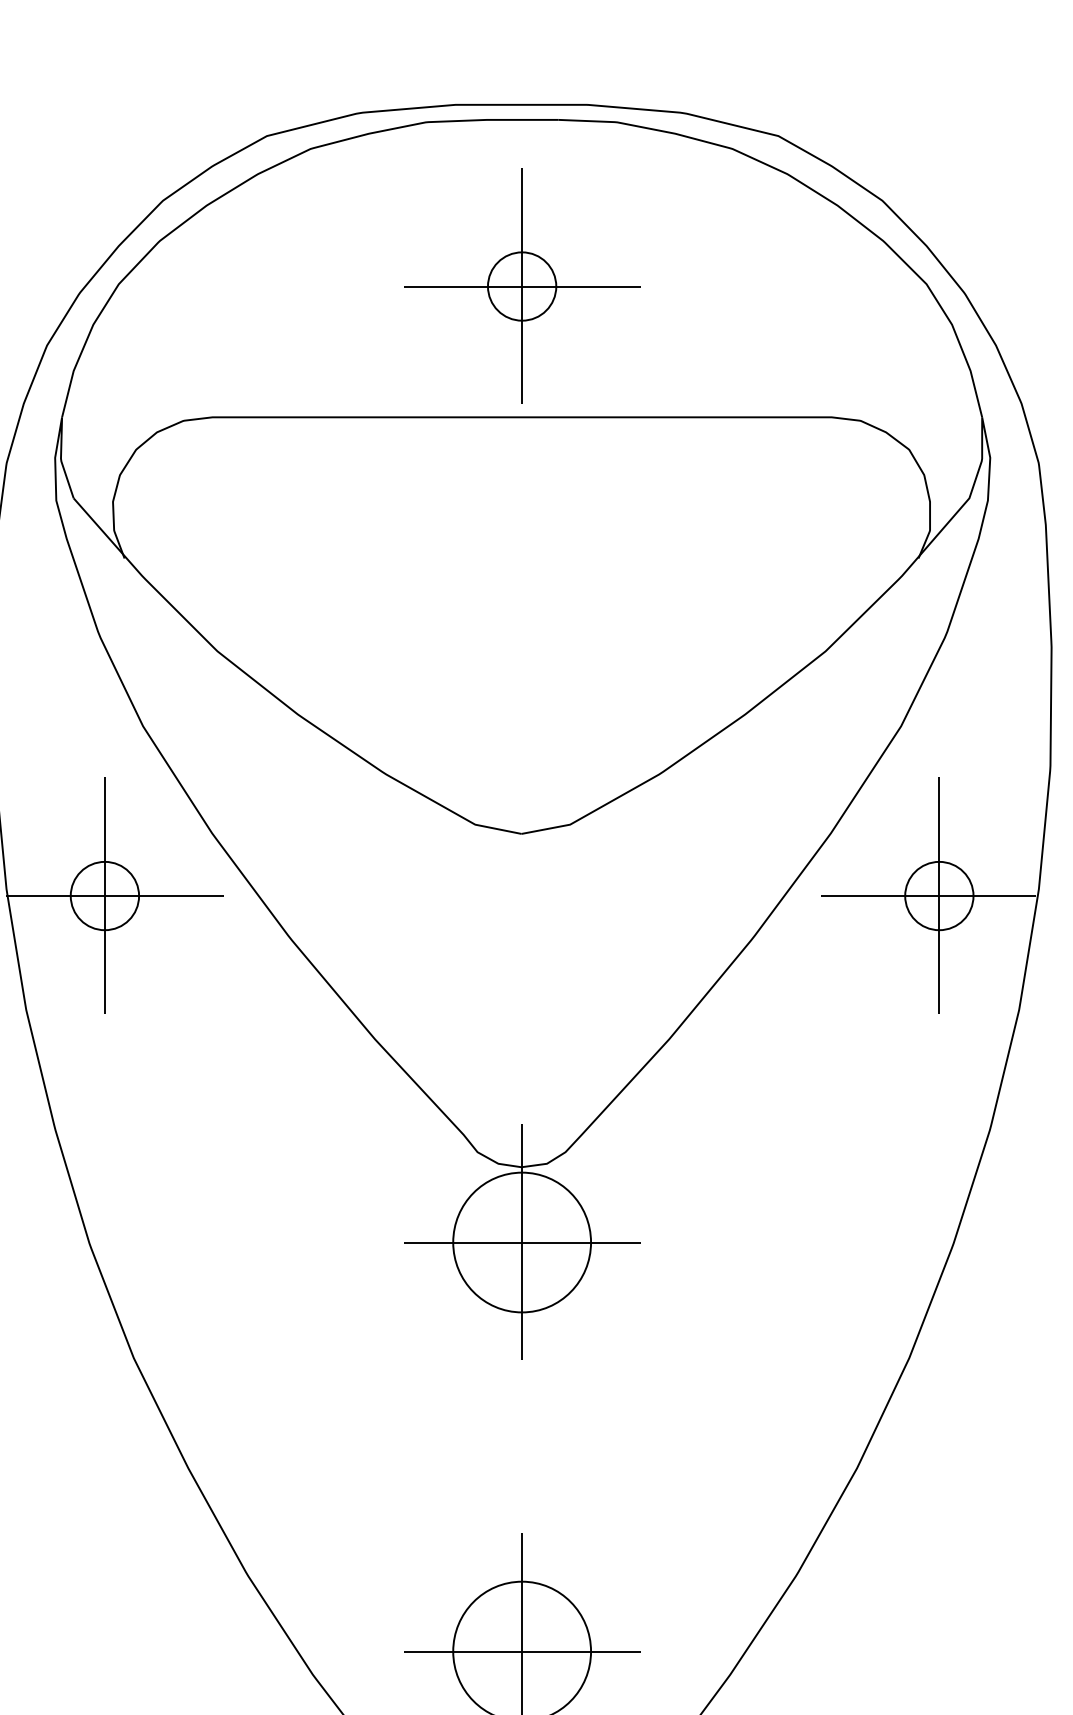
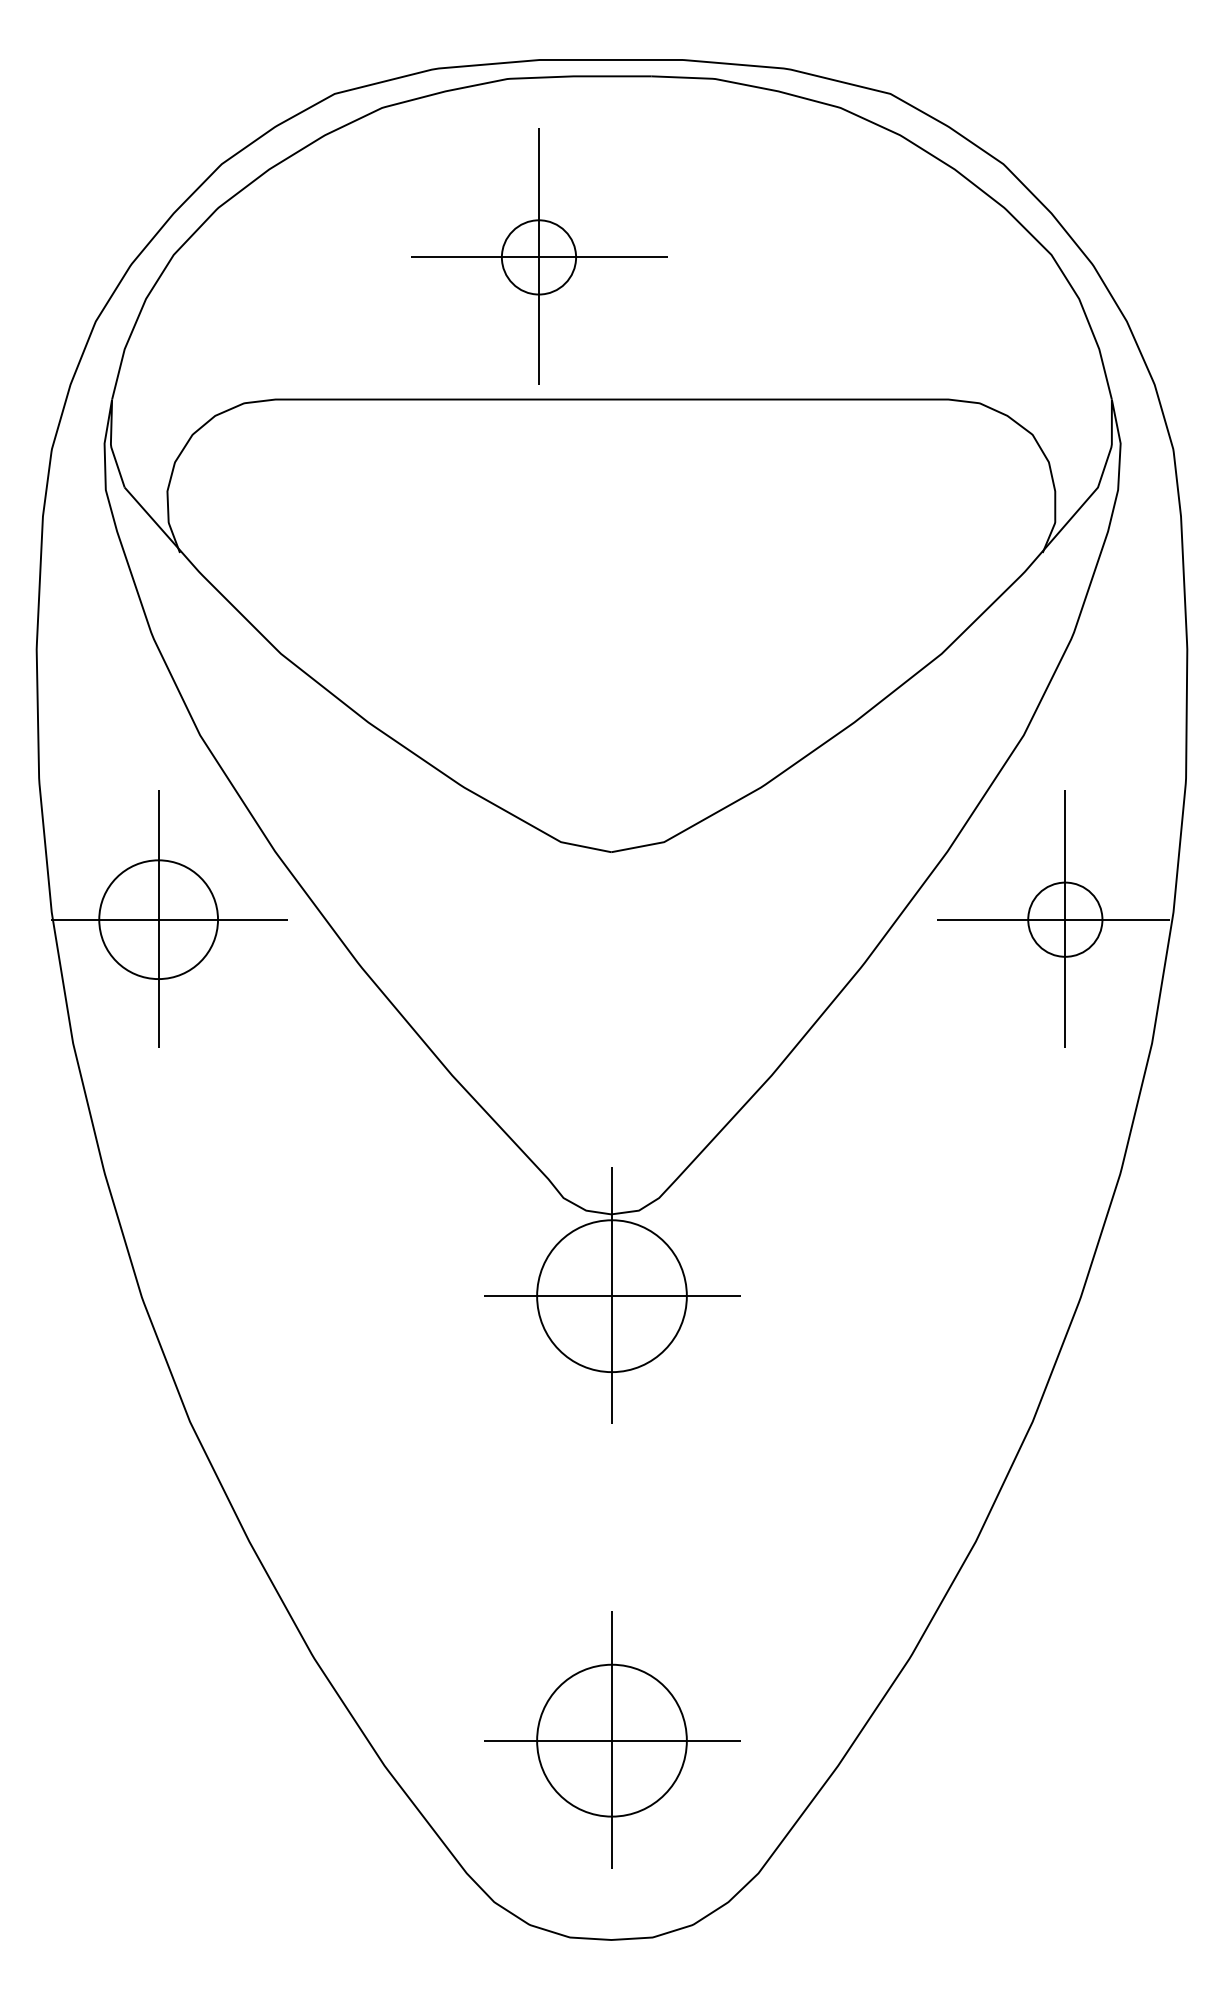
part: (522, 285) -> (539, 256), moved
circle: (104, 895) -> (158, 919), size x1.6

